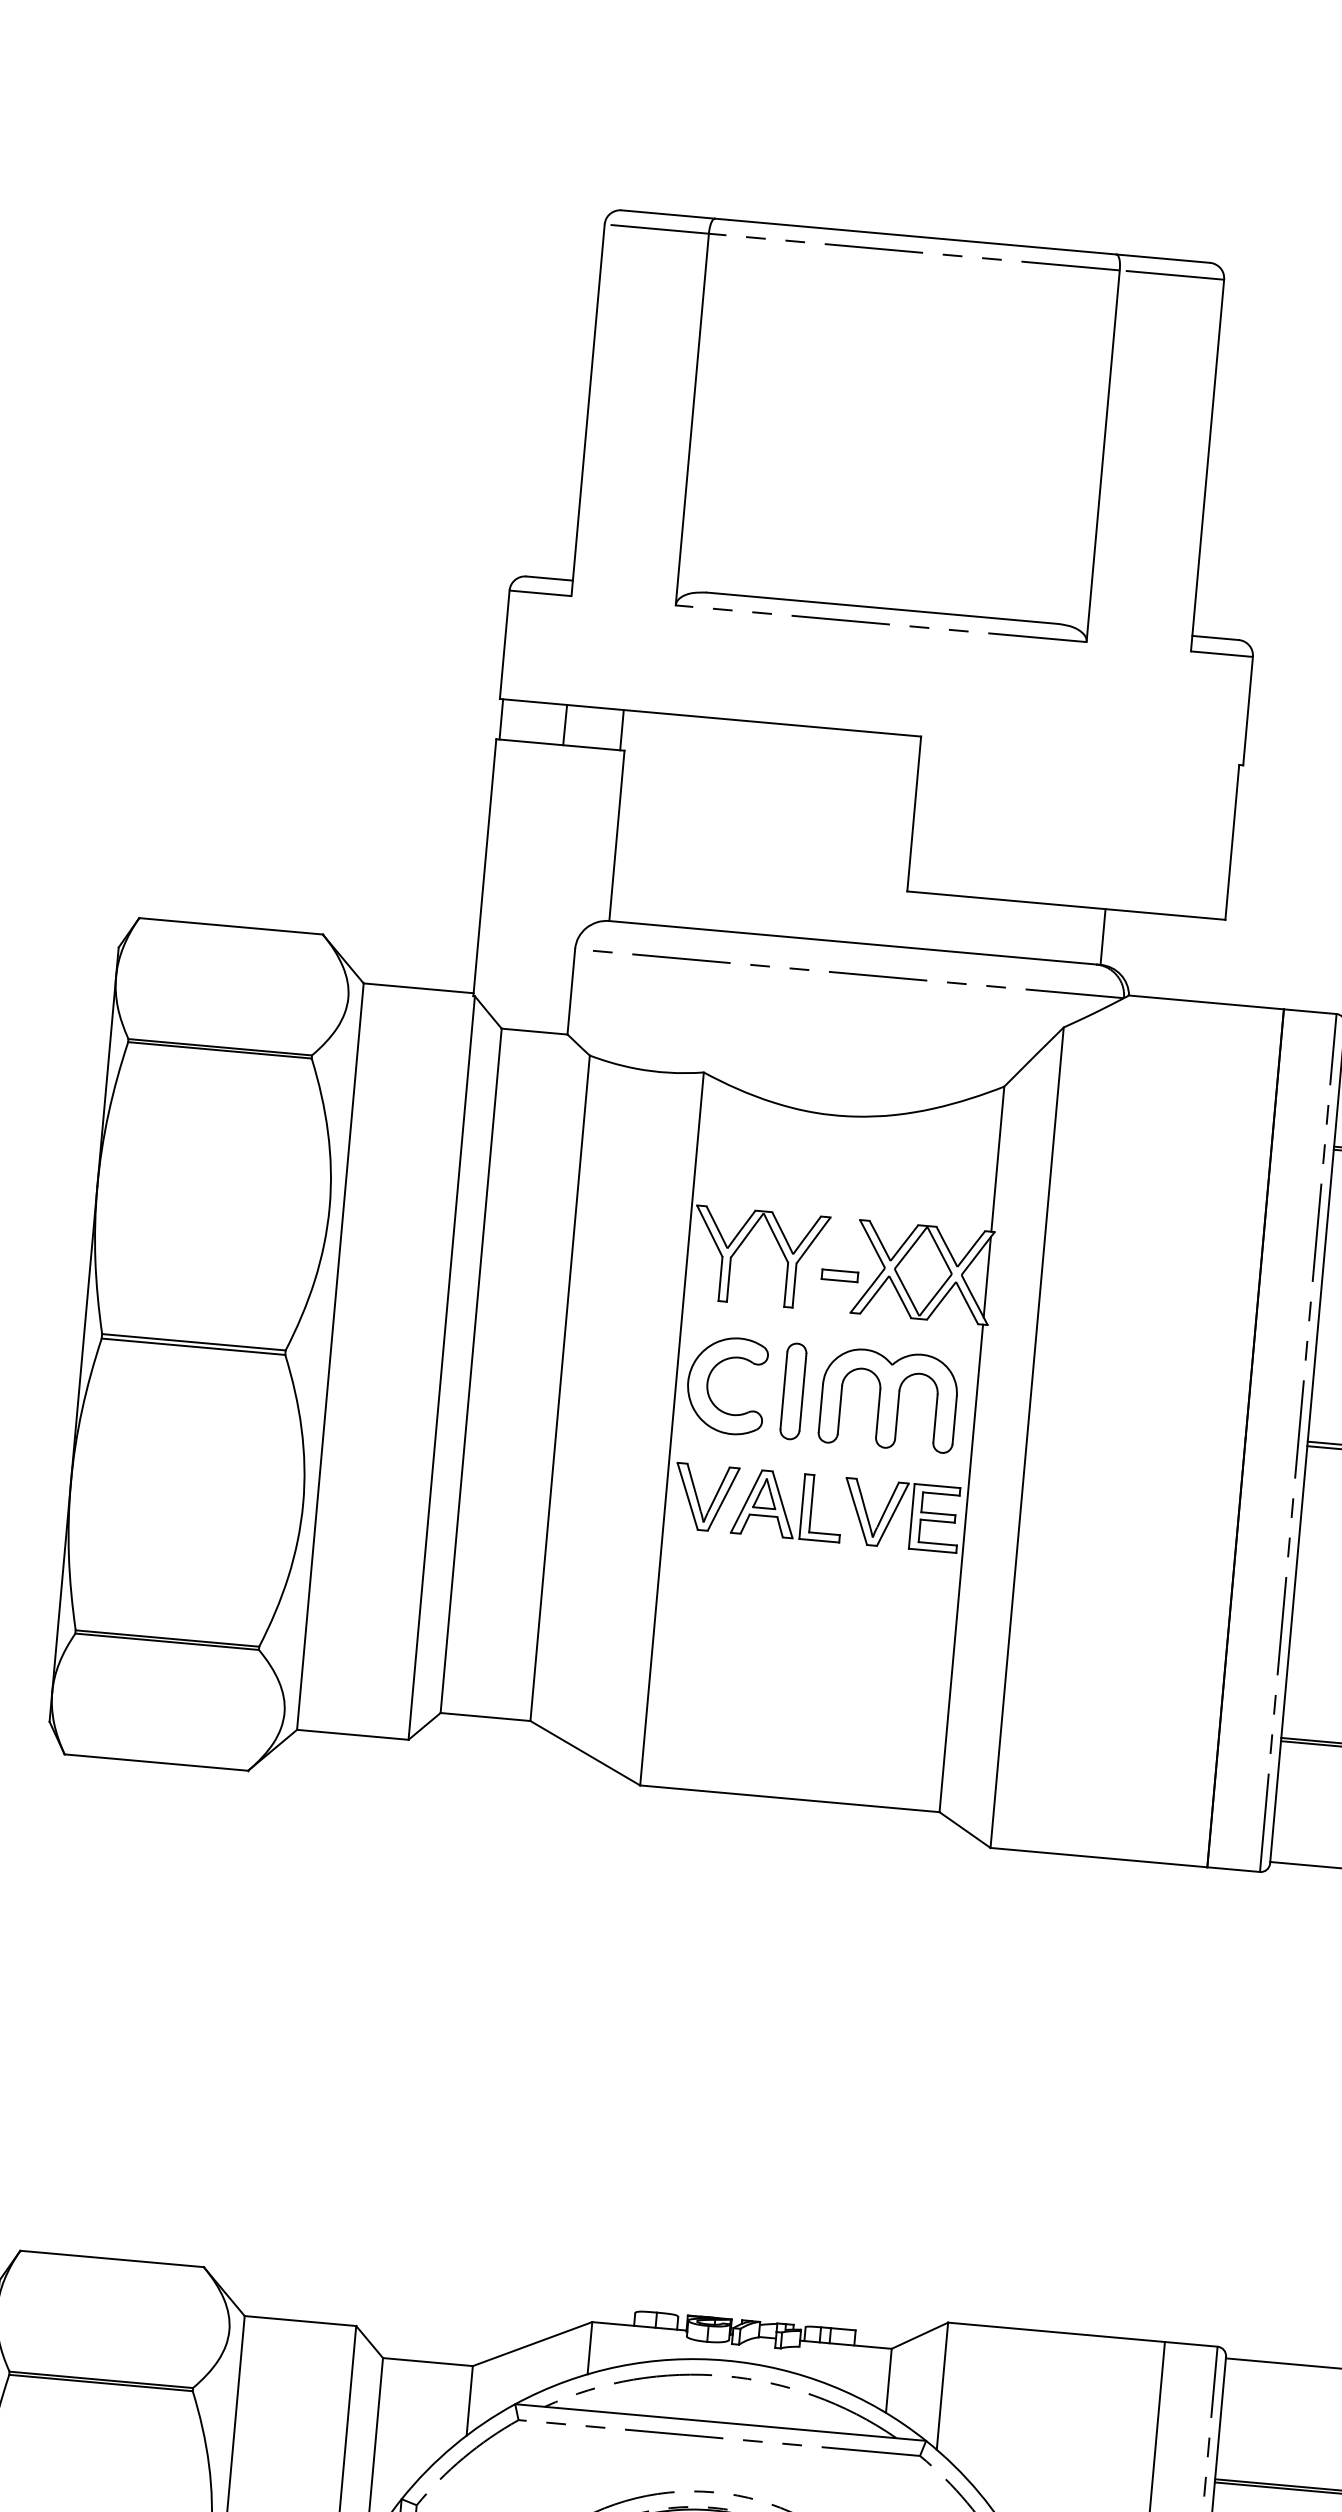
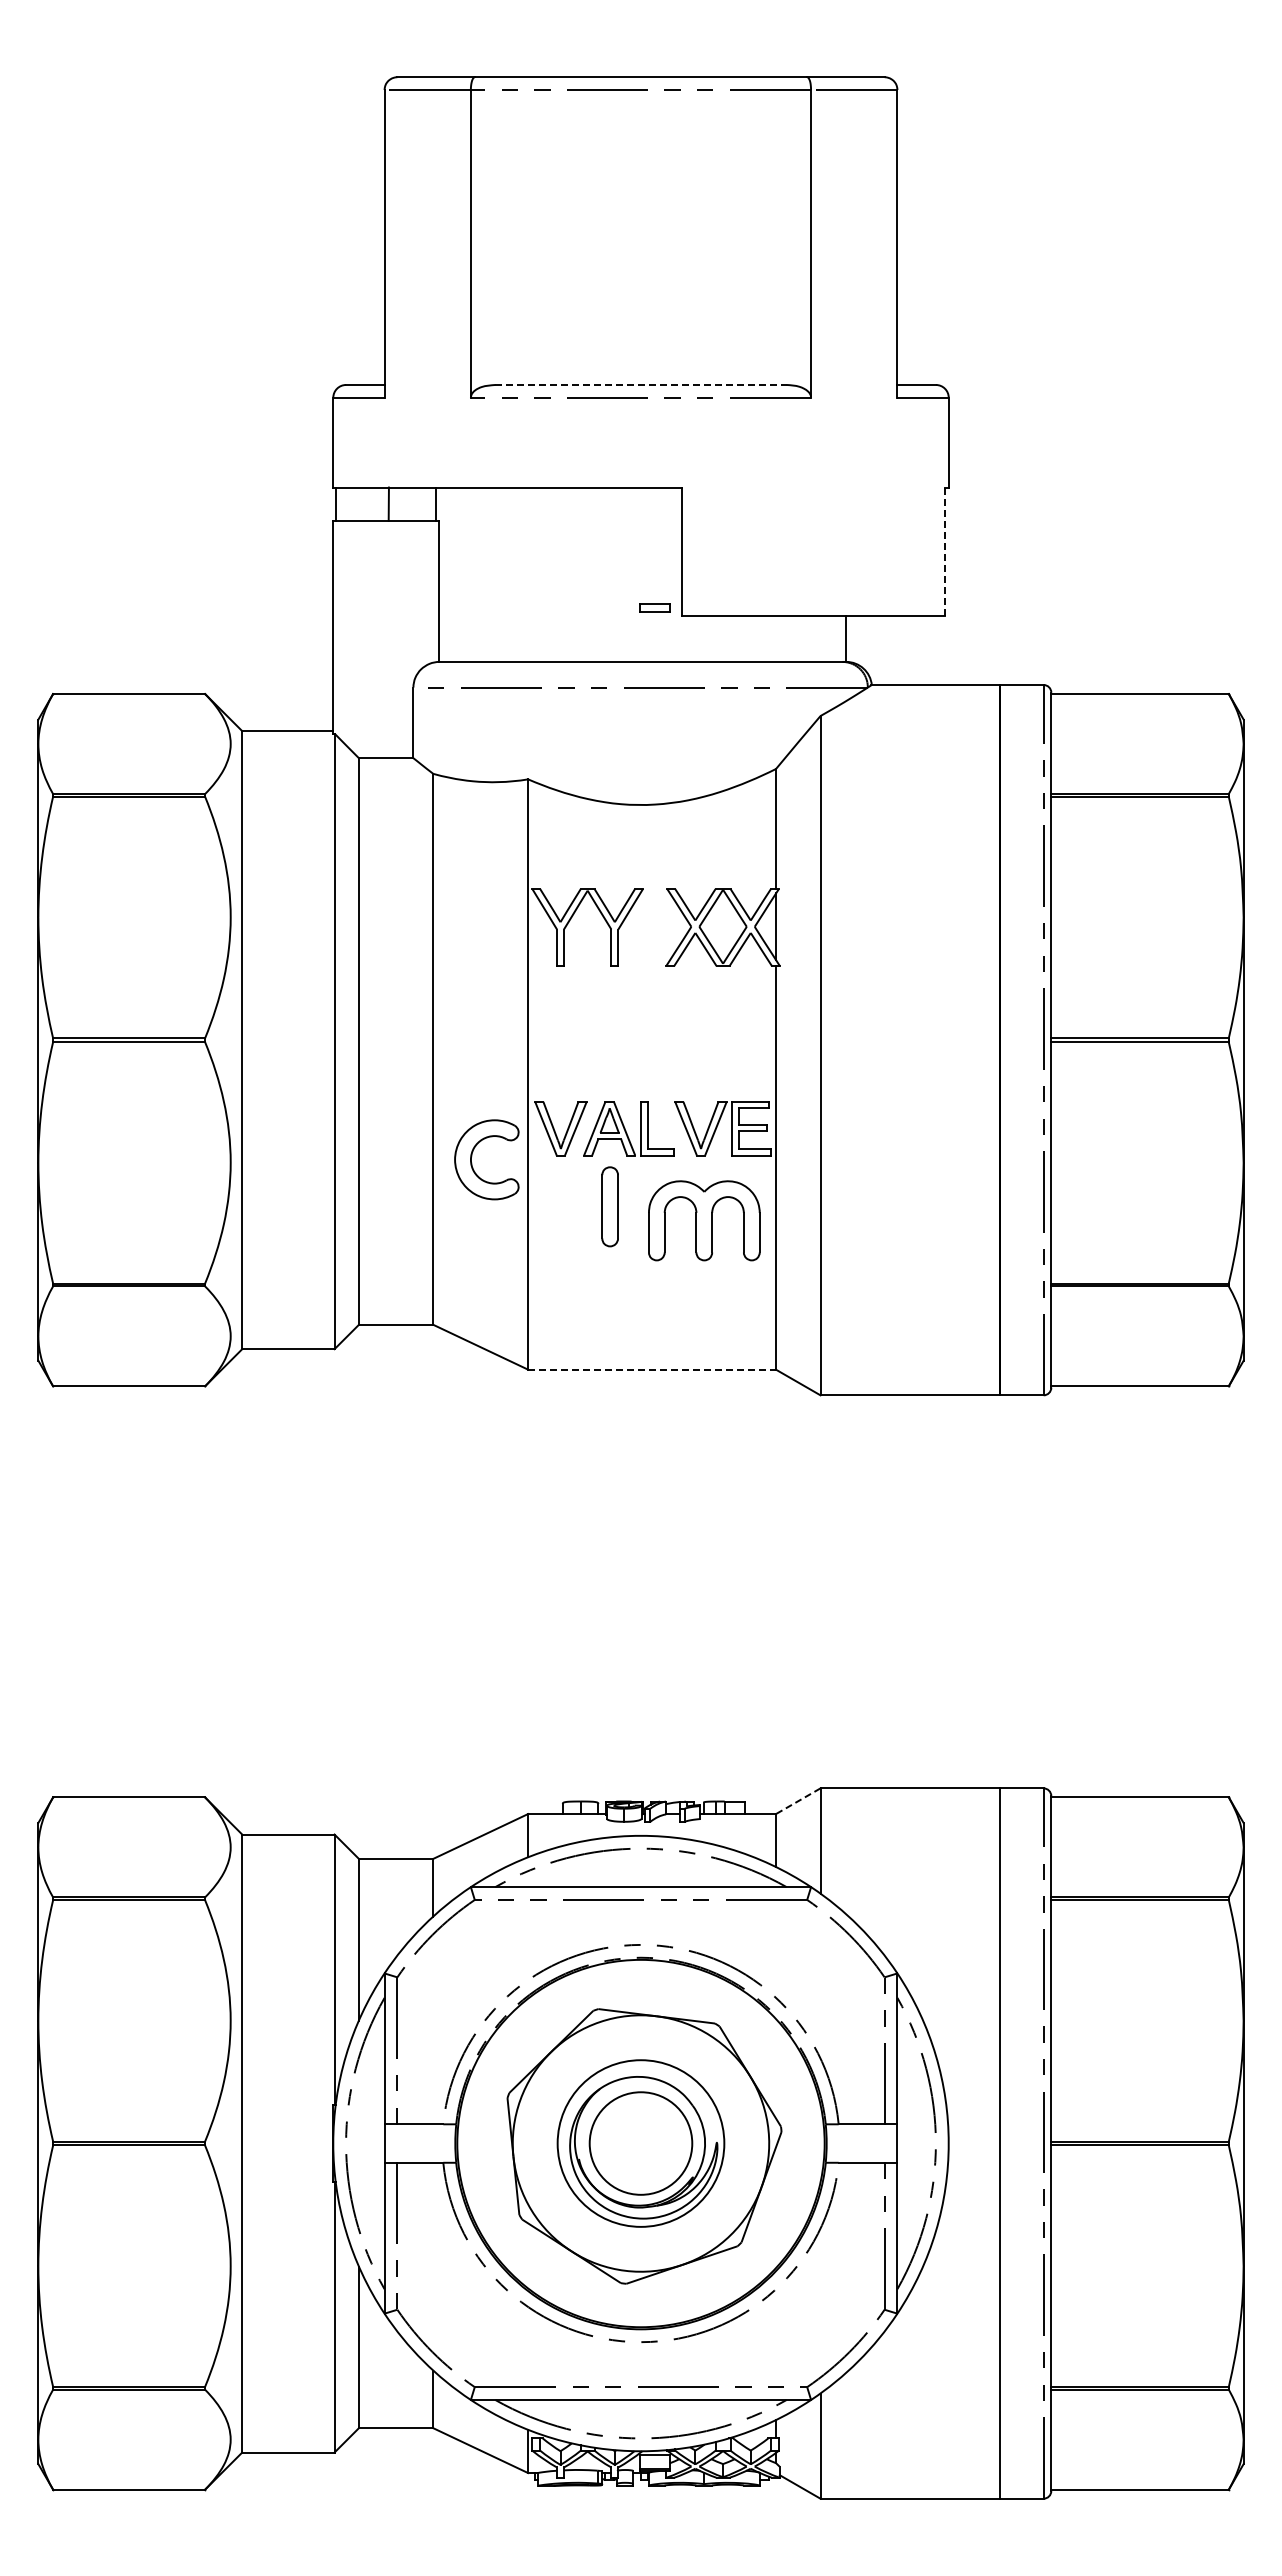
line: (883, 607) -> (641, 384), solid -> dashed
line: (1232, 842) -> (945, 551), solid -> dashed
part: (839, 1274) -> (654, 607), moved
part: (709, 1379) -> (472, 1156), moved
part: (792, 1390) -> (609, 1206), moved
part: (889, 1399) -> (704, 1220), moved
line: (790, 1798) -> (652, 1369), solid -> dashed
line: (920, 2336) -> (798, 1801), solid -> dashed

